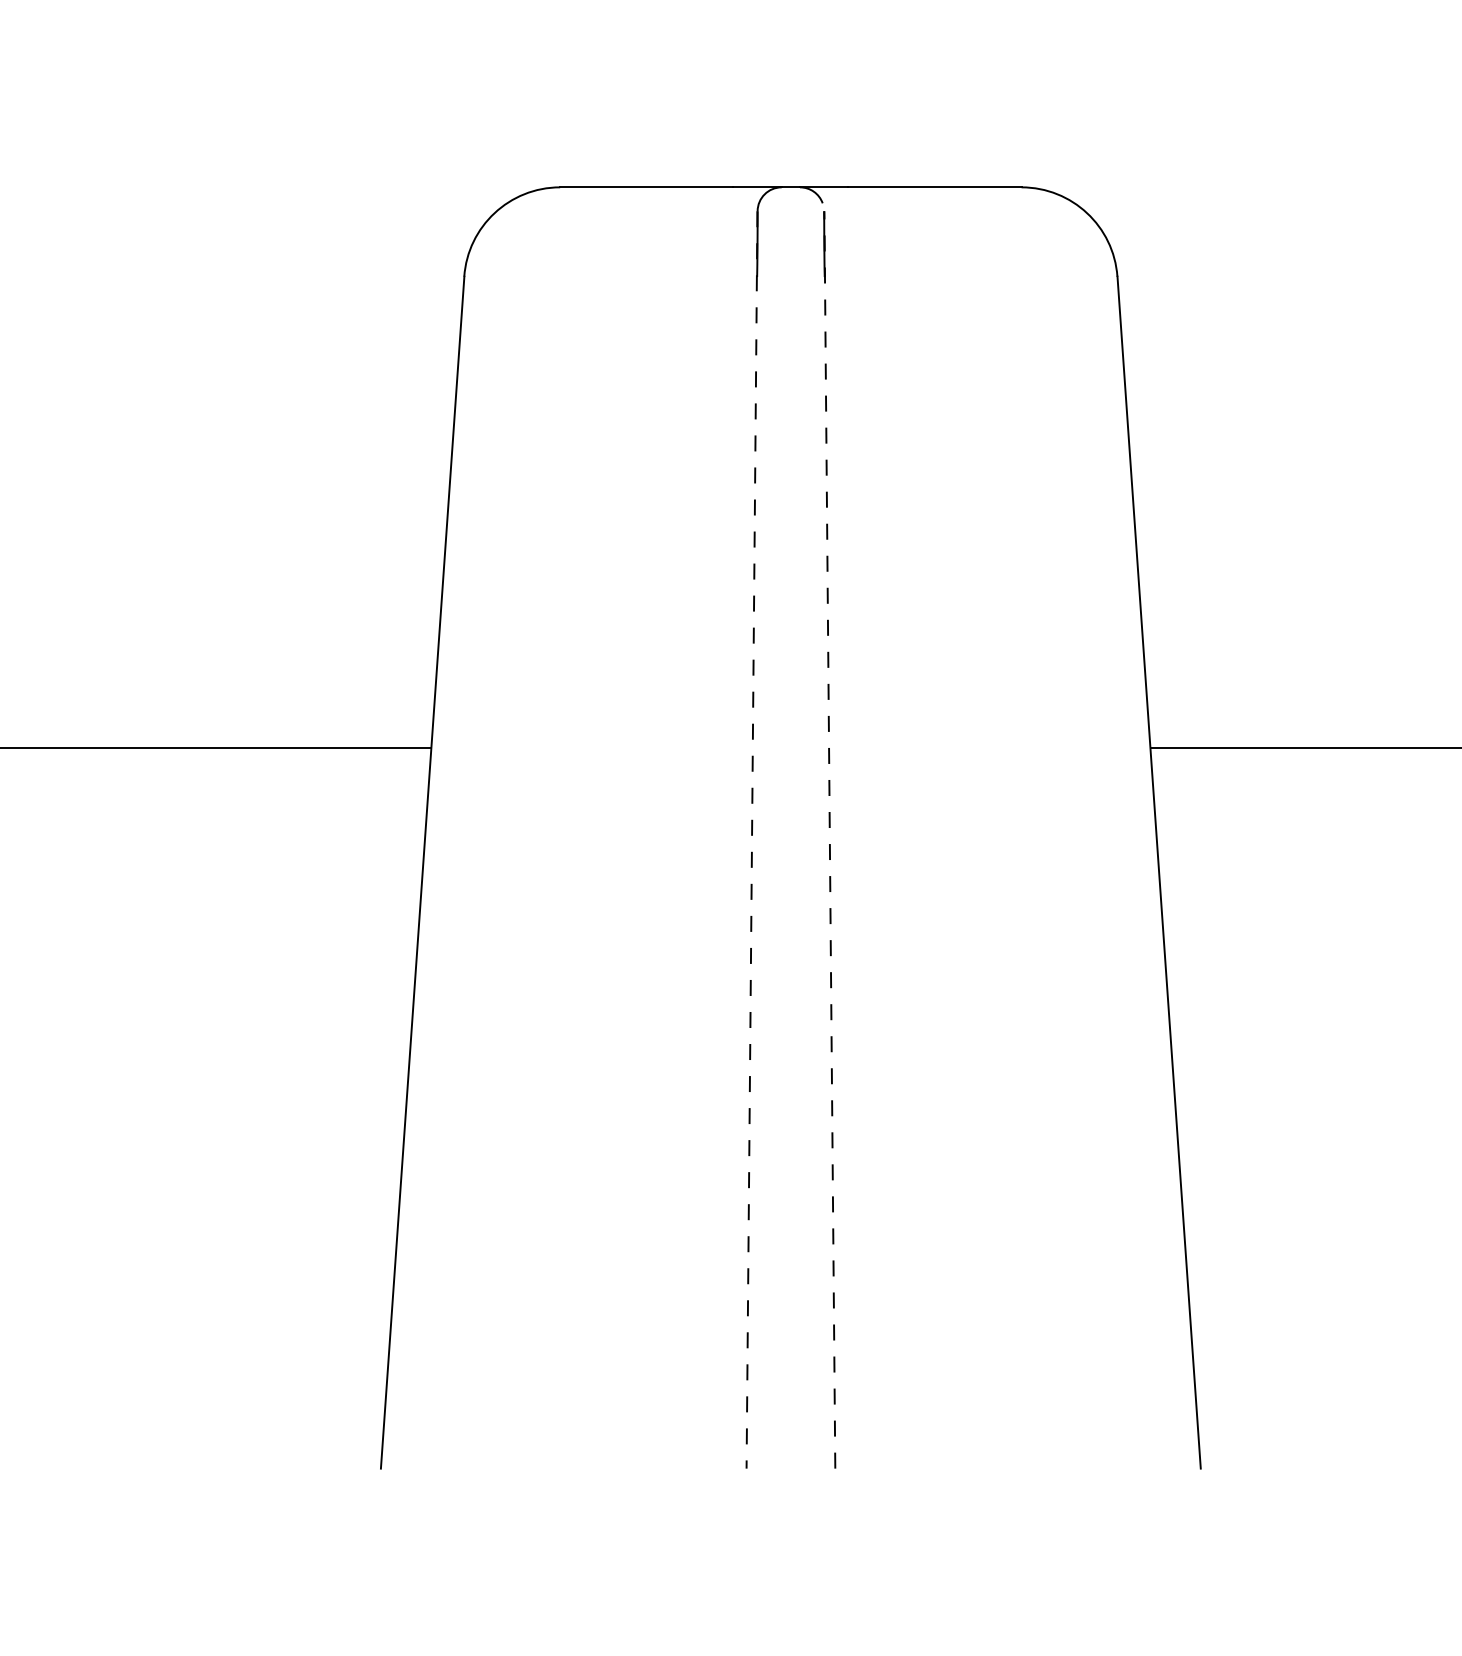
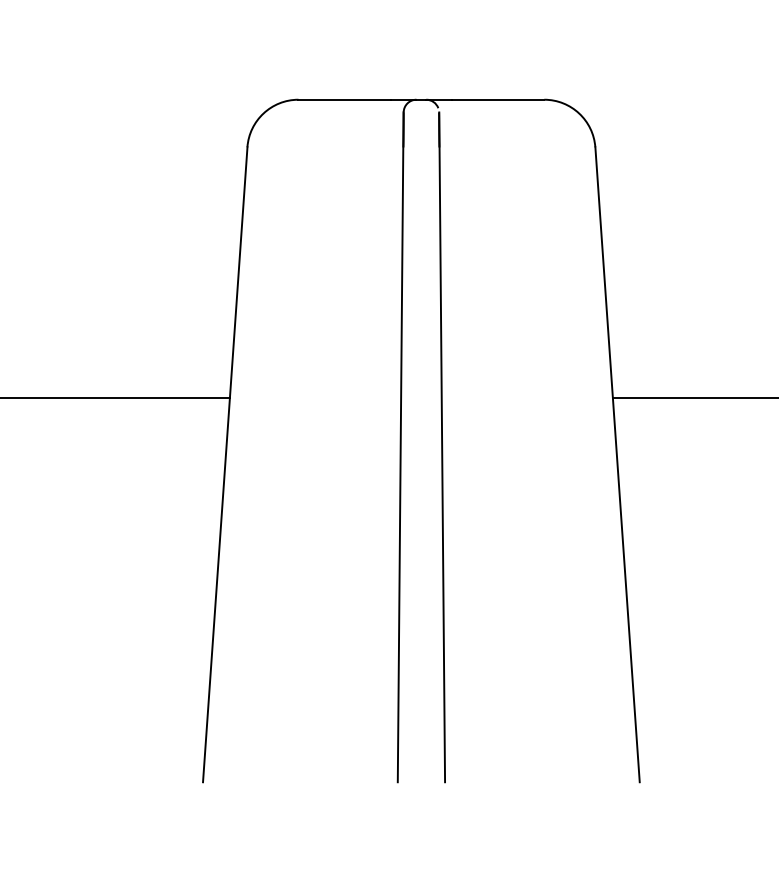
line: (751, 840) -> (400, 447), dashed -> solid
line: (830, 840) -> (442, 447), dashed -> solid

